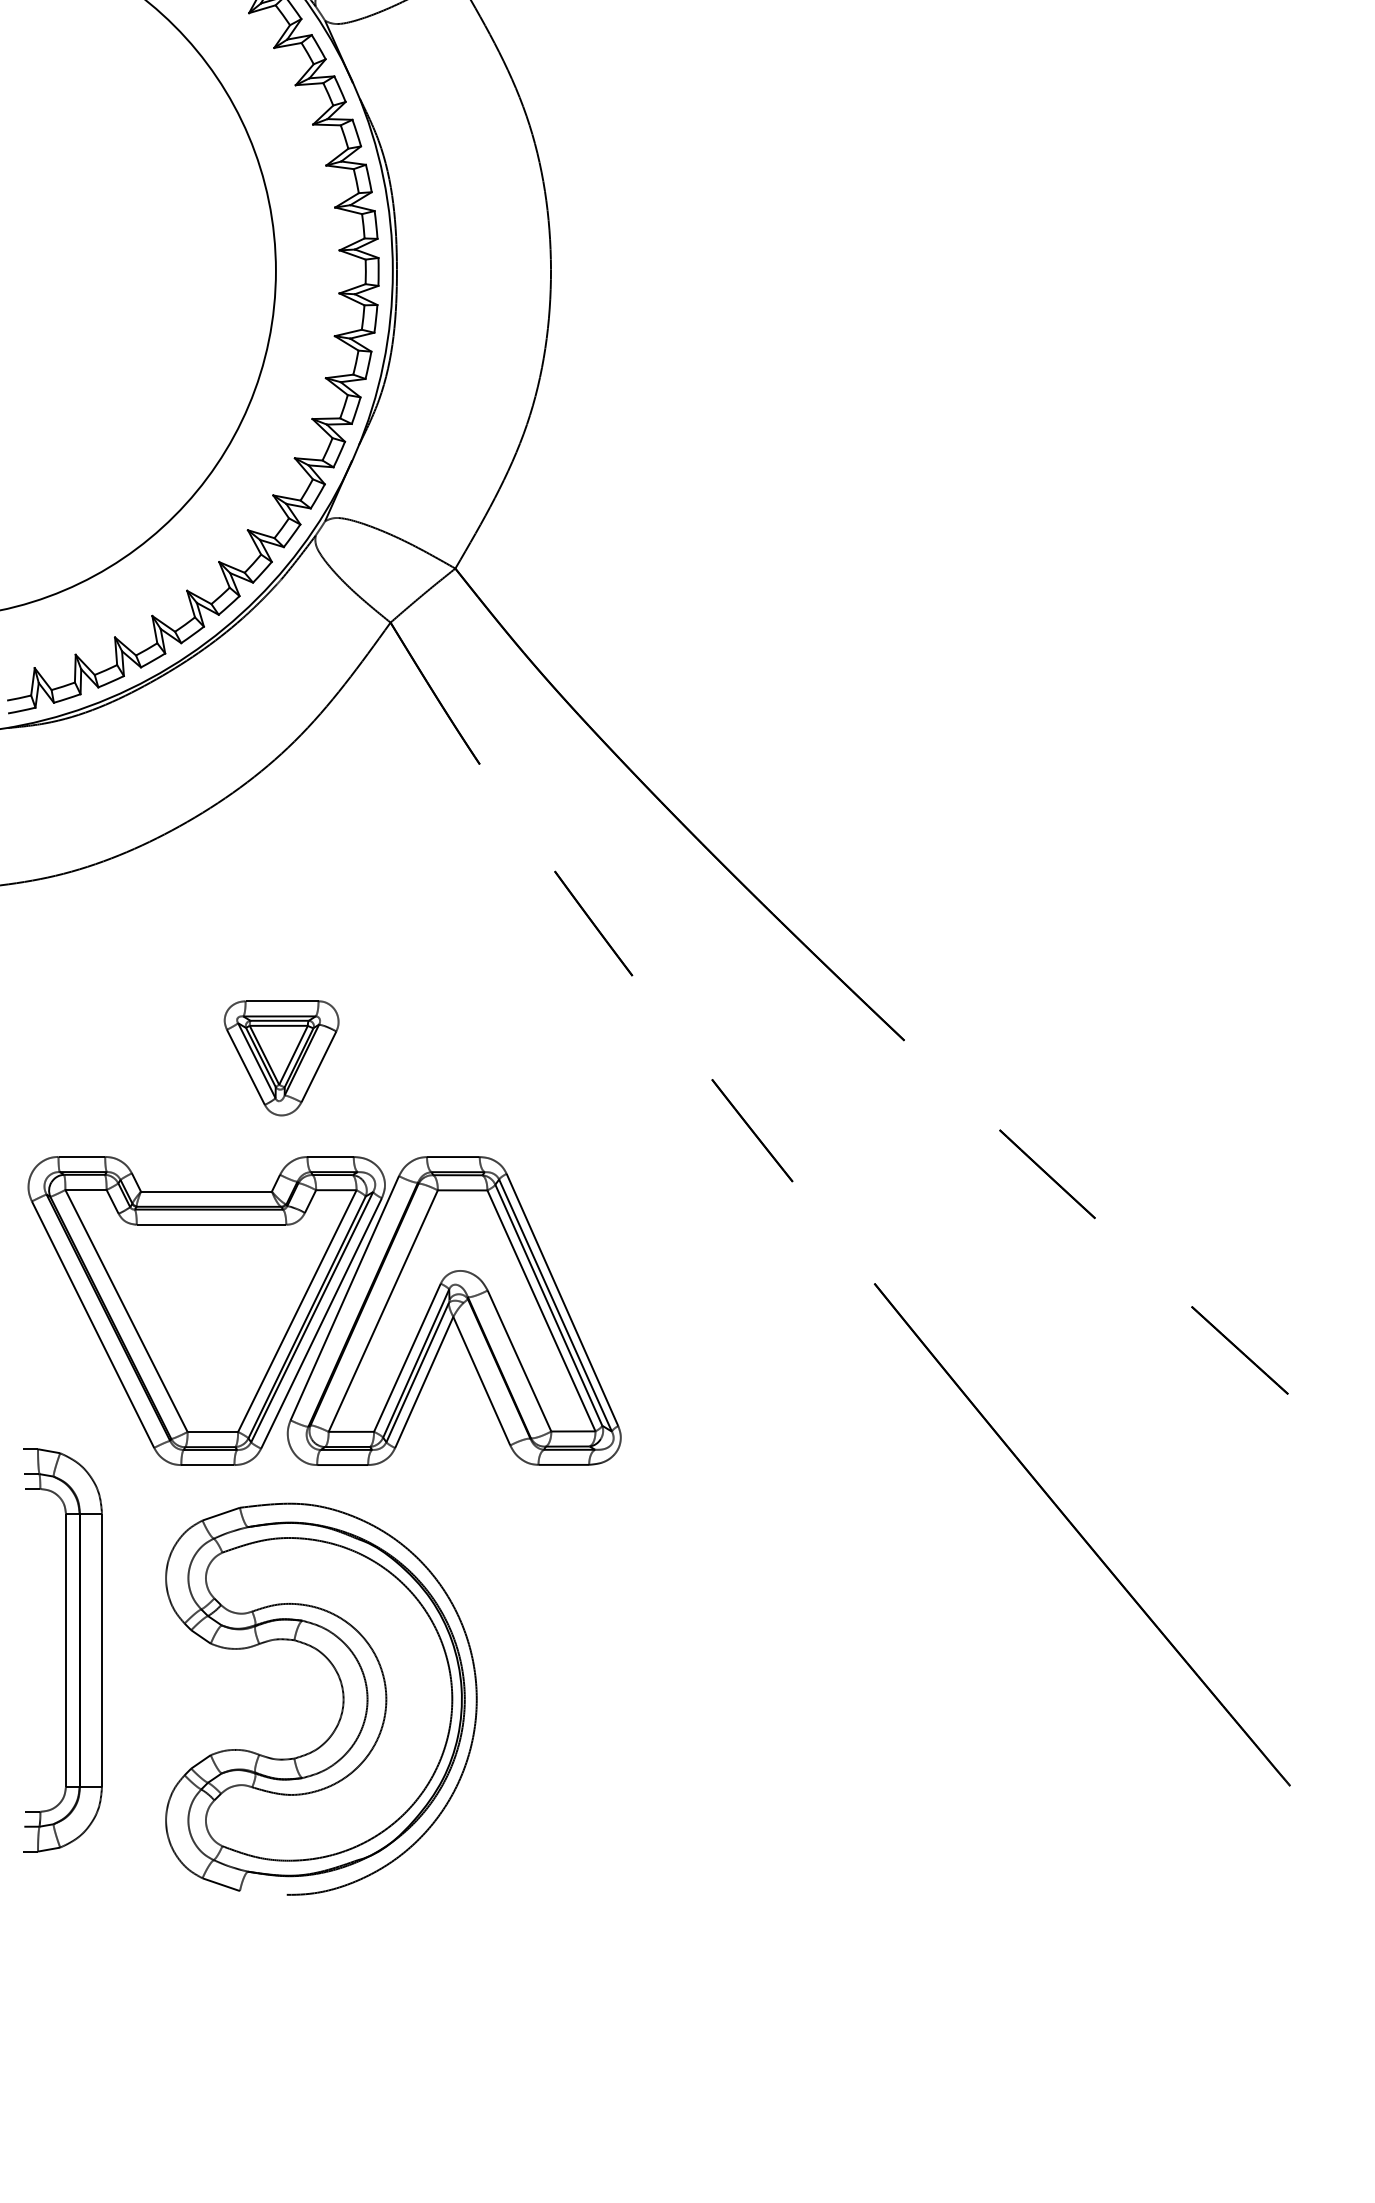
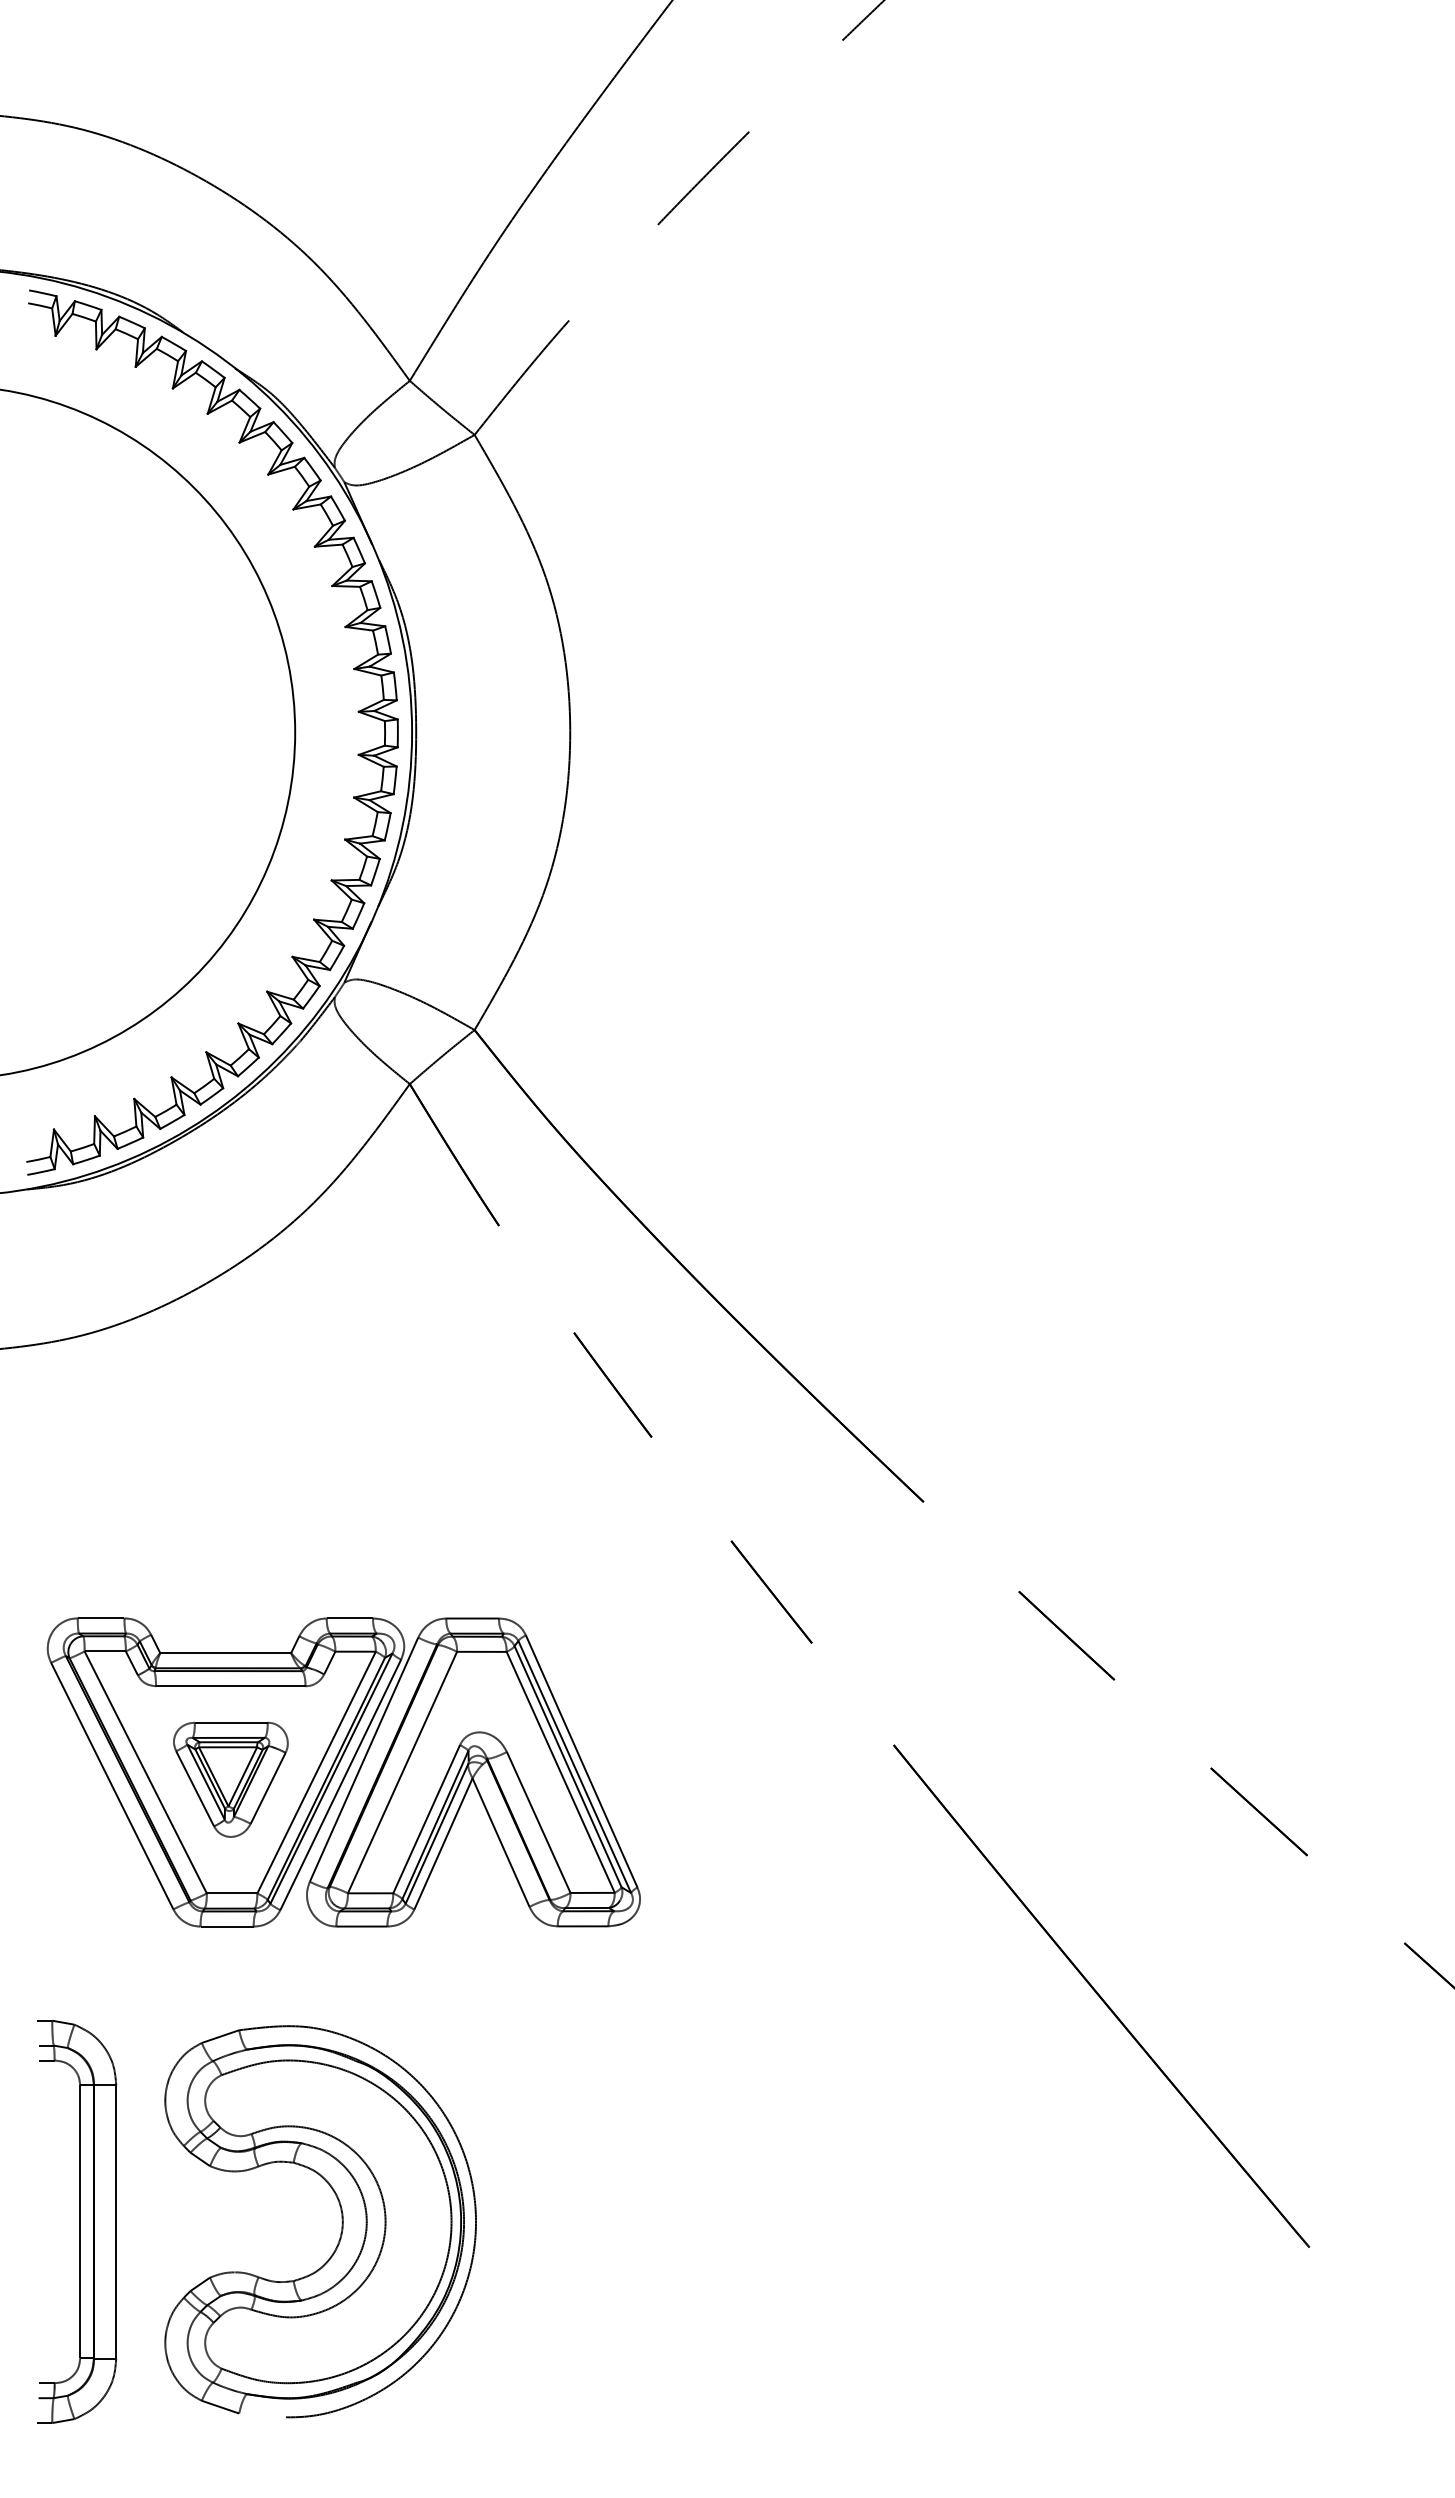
part: (281, 1058) -> (230, 1779), moved
part: (63, 1650) -> (77, 2221), moved
part: (342, 1699) -> (341, 2221), moved

